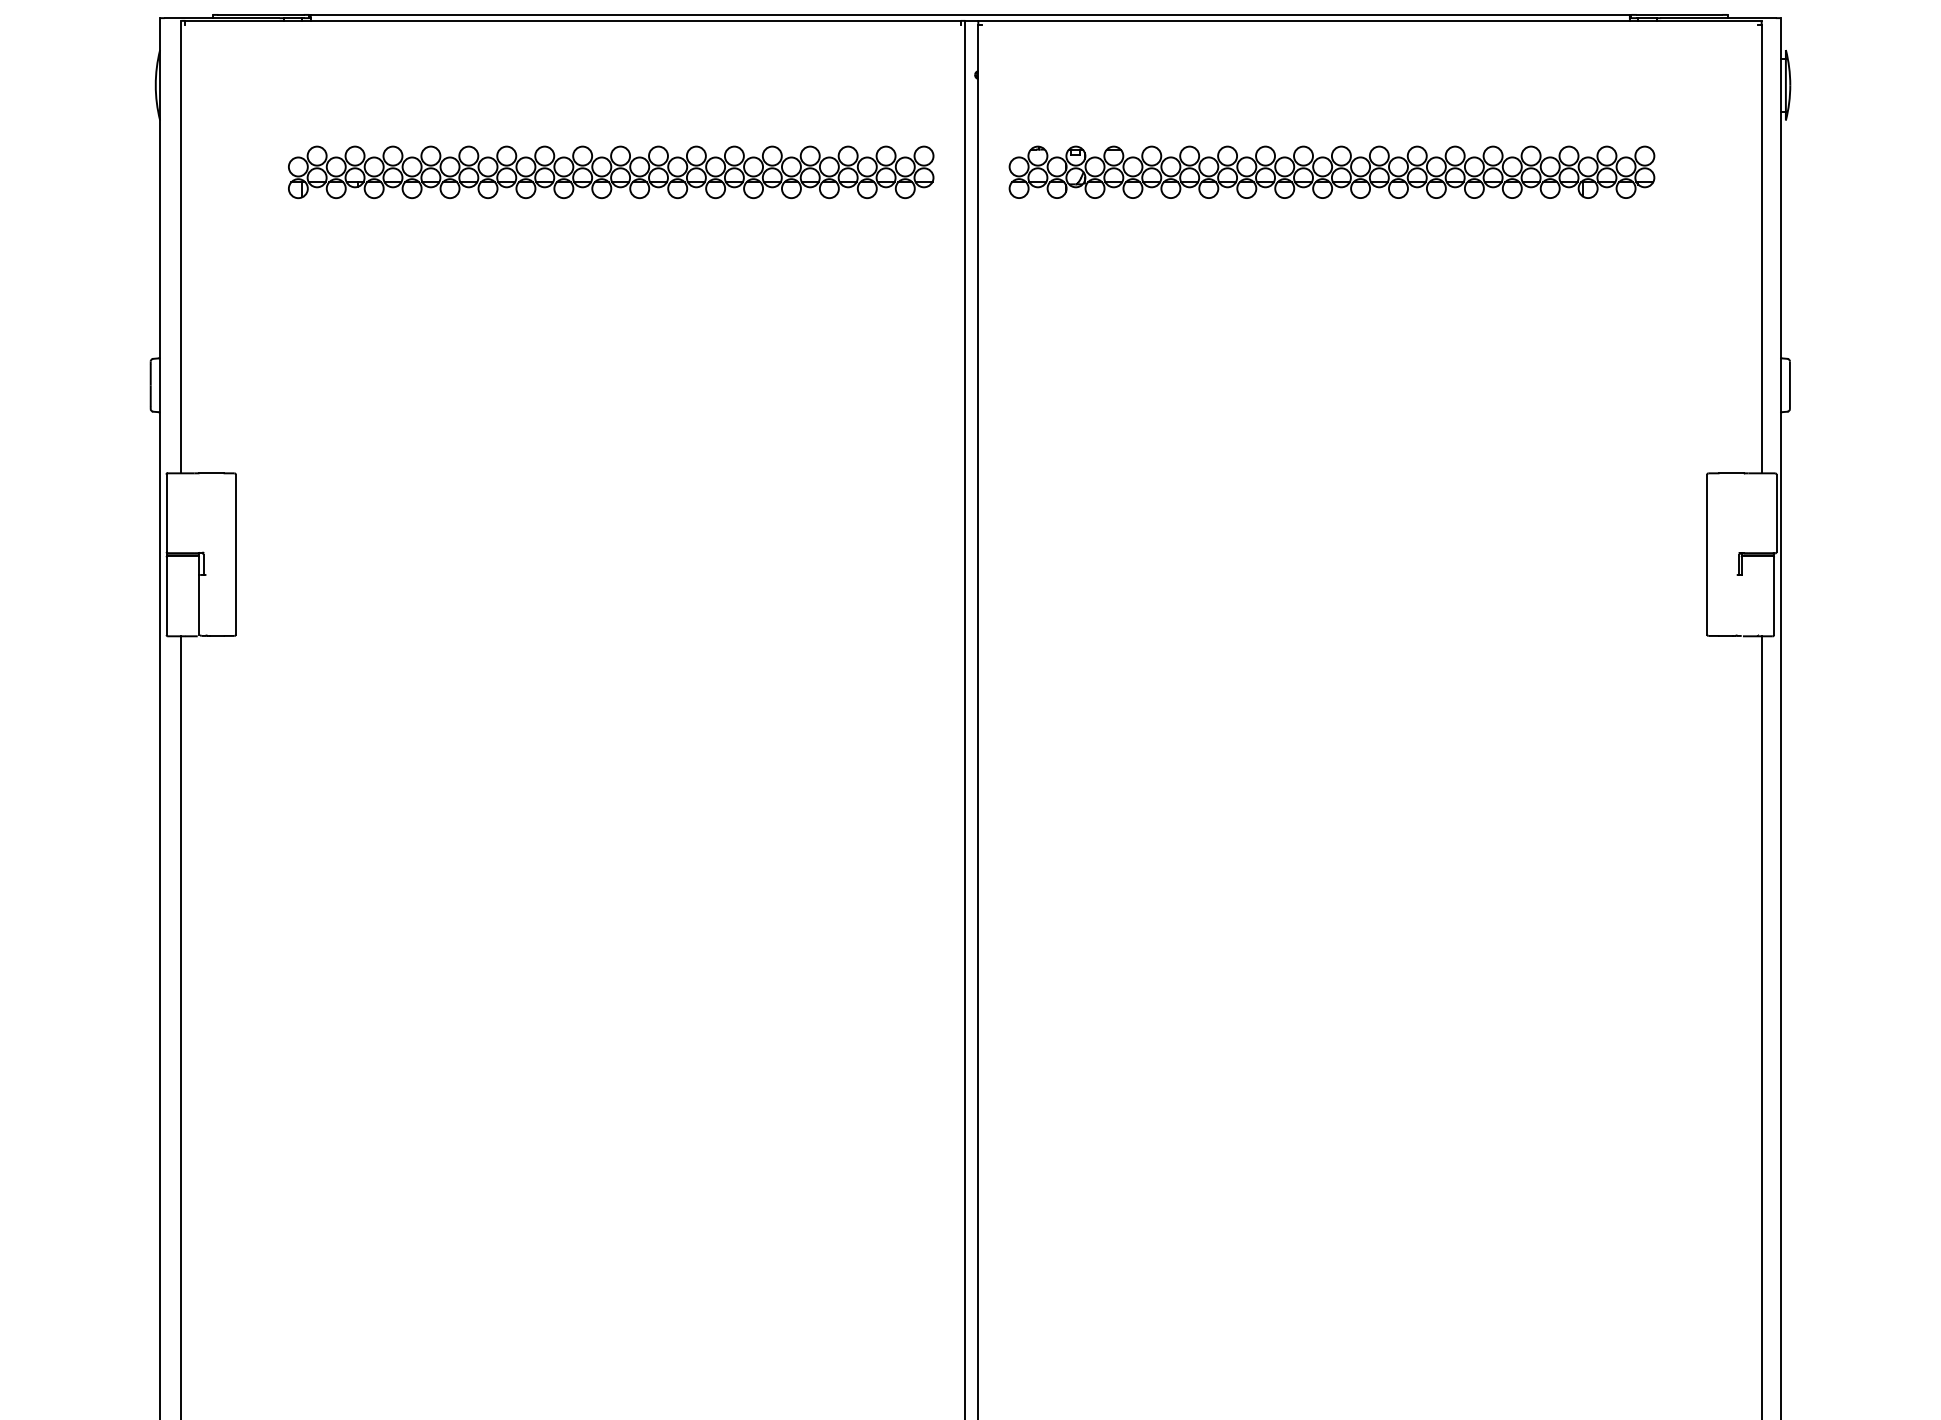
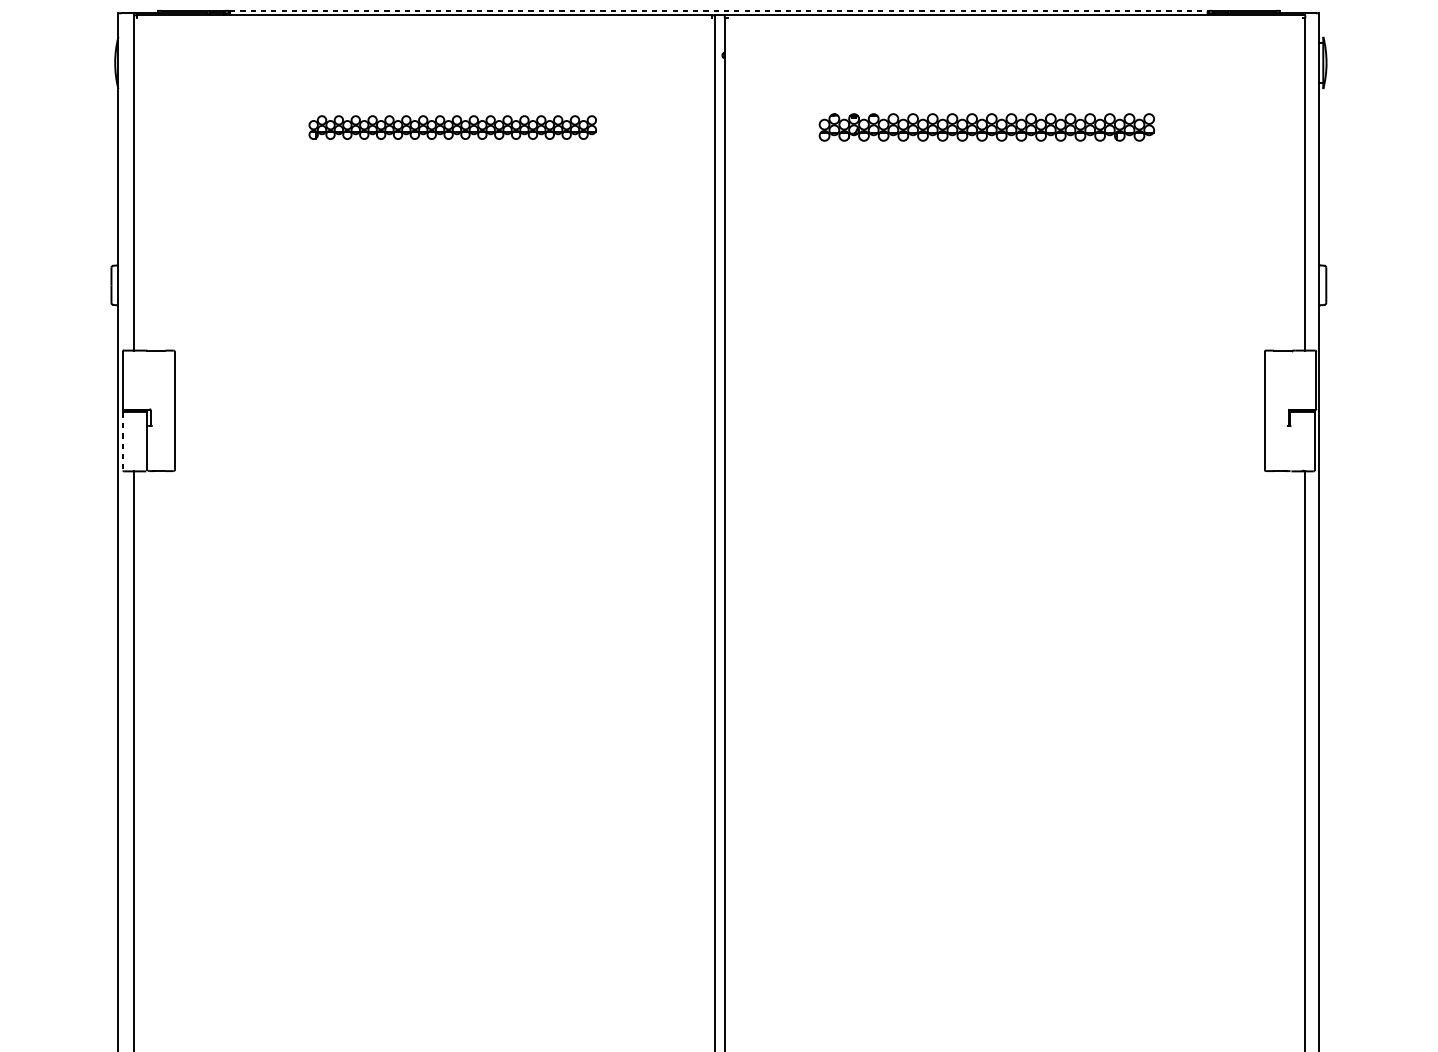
line: (970, 14) -> (719, 10), solid -> dashed
part: (1331, 171) -> (986, 126), size x0.7
part: (611, 172) -> (452, 127), size x0.6
line: (166, 596) -> (123, 441), solid -> dashed

